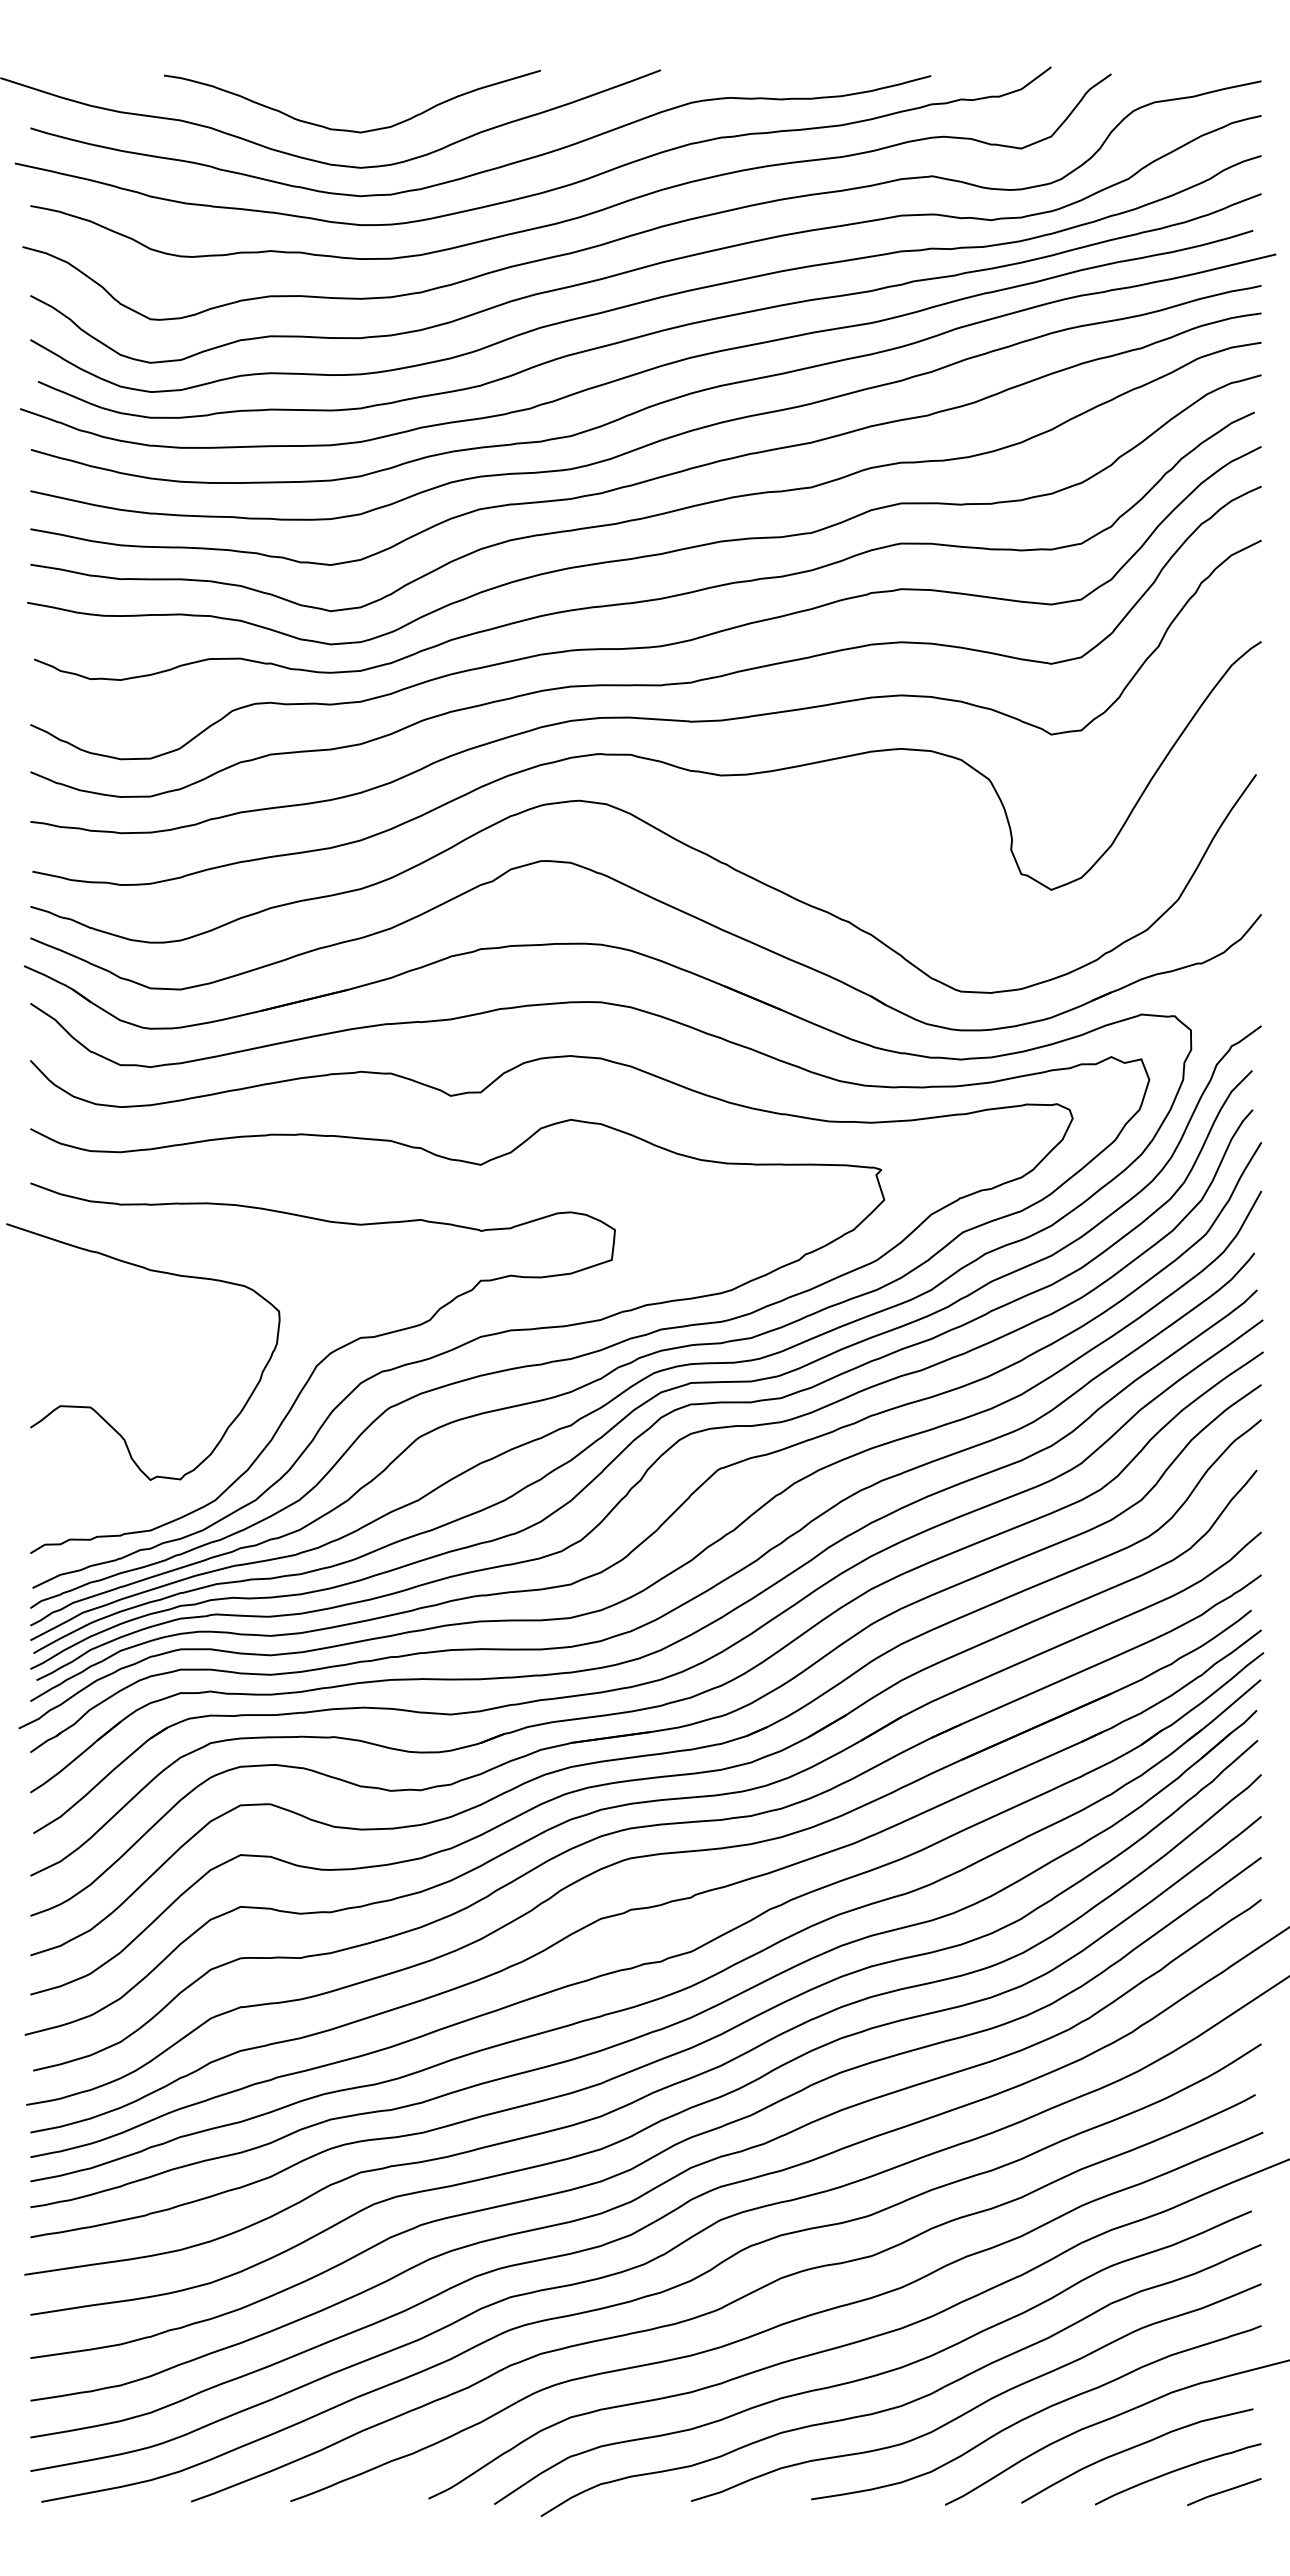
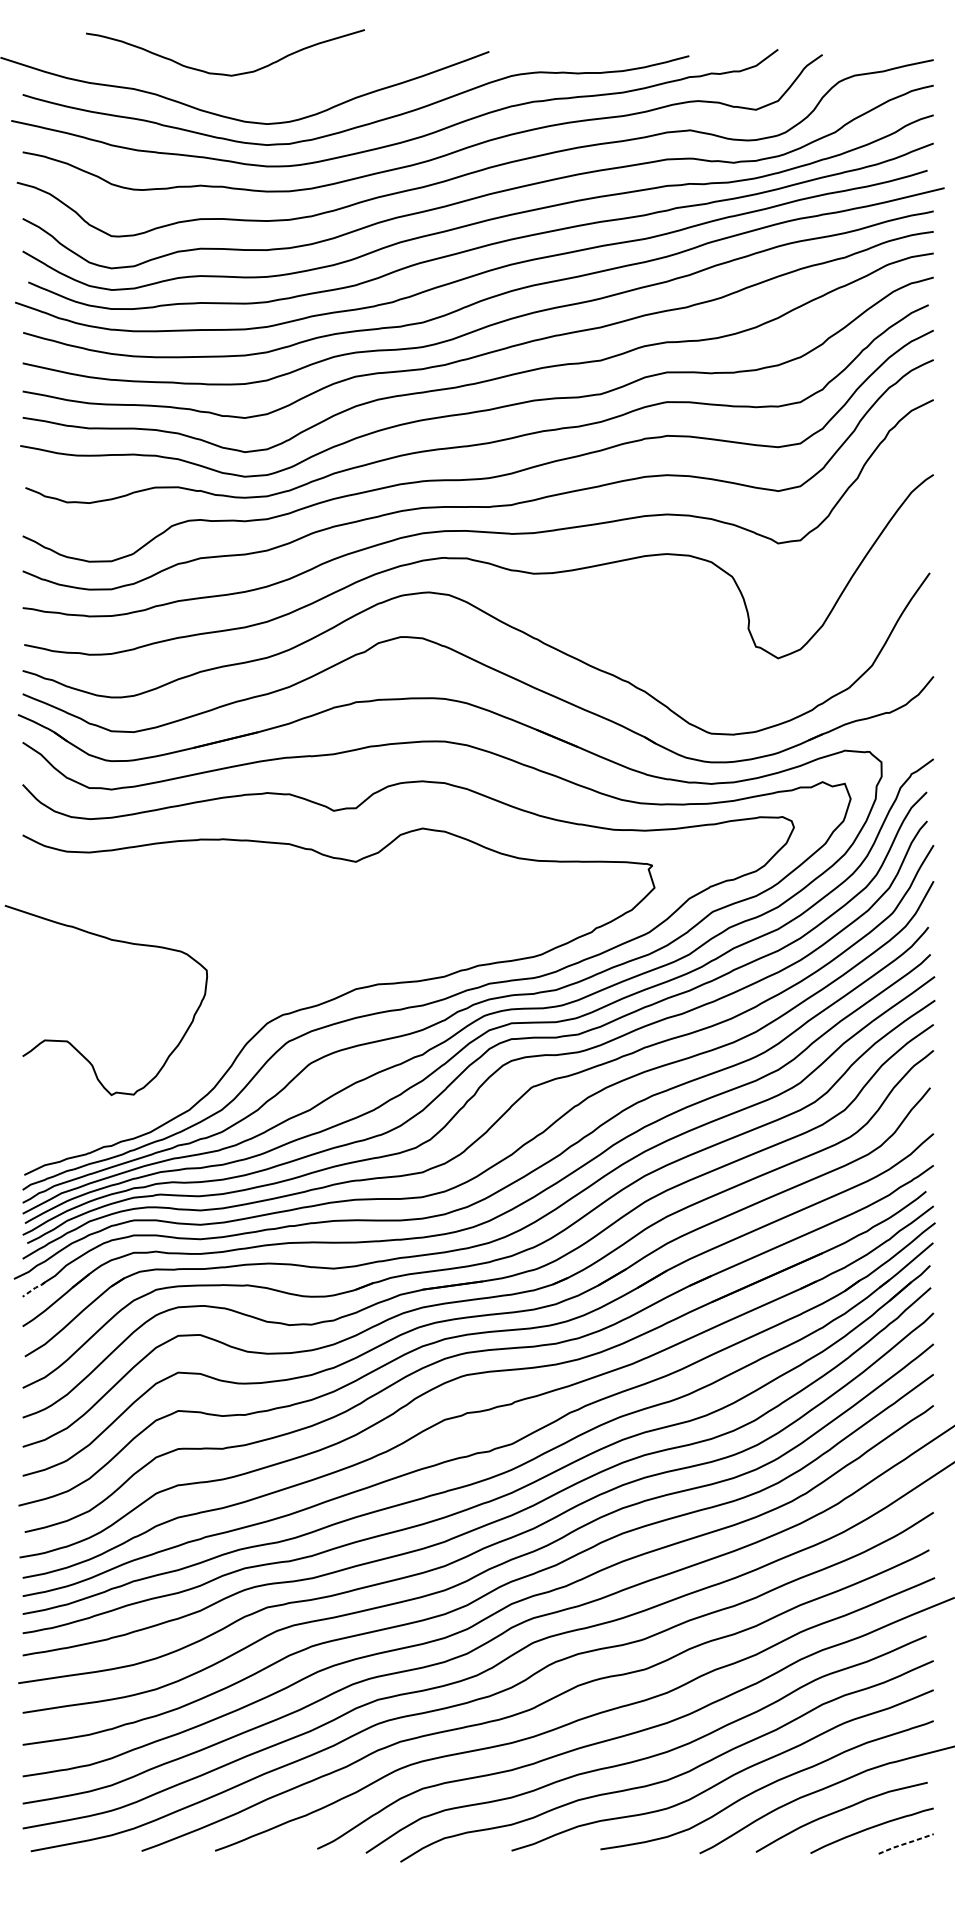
curve: (347, 129) -> (221, 73), moved
curve: (319, 1364) -> (236, 1009), removed
line: (46, 1741) -> (34, 1288), solid -> dashed
line: (1224, 2491) -> (906, 1843), solid -> dashed

